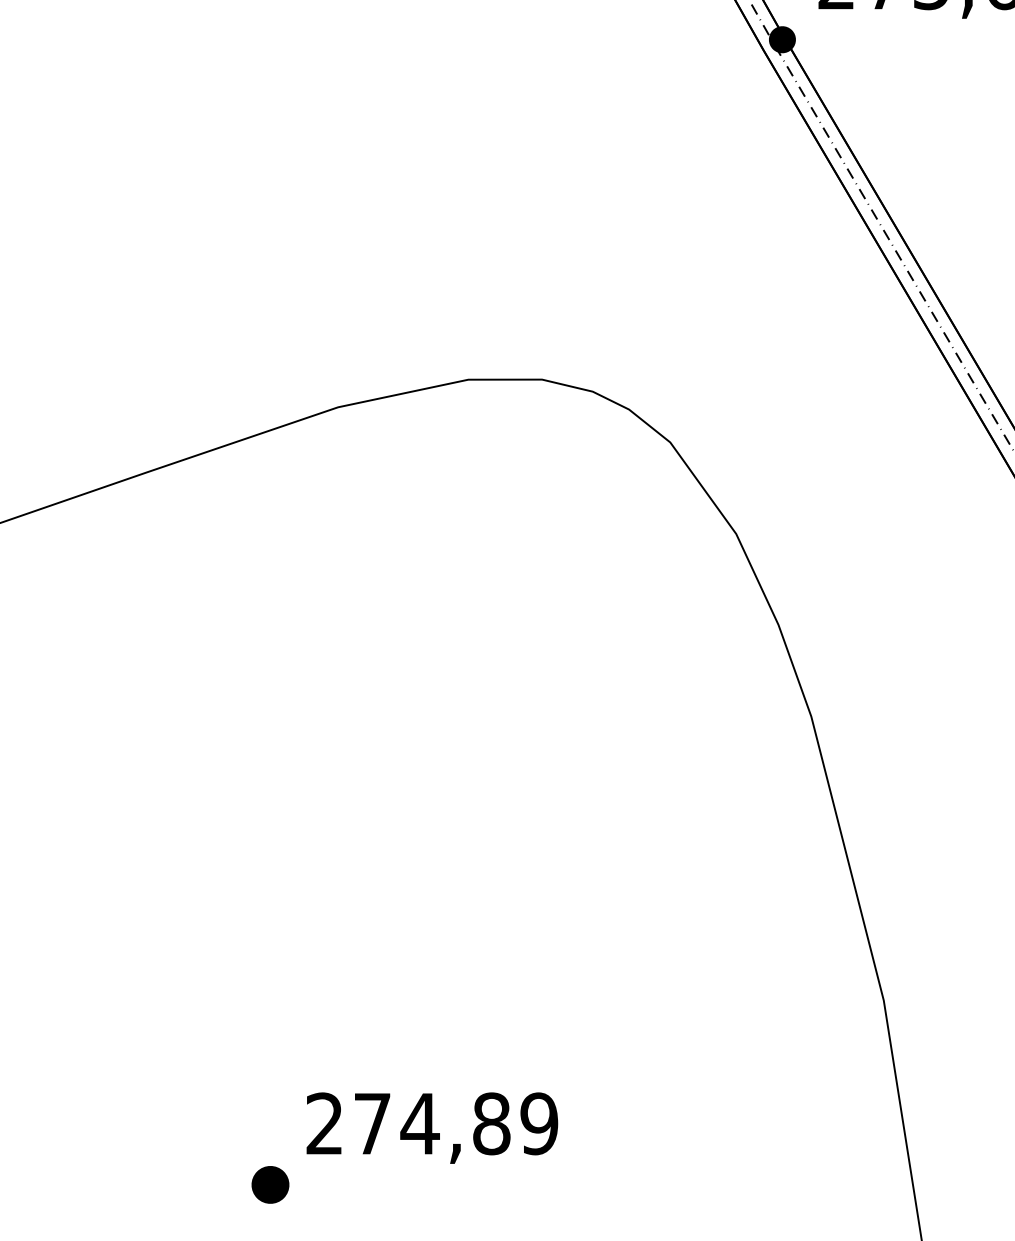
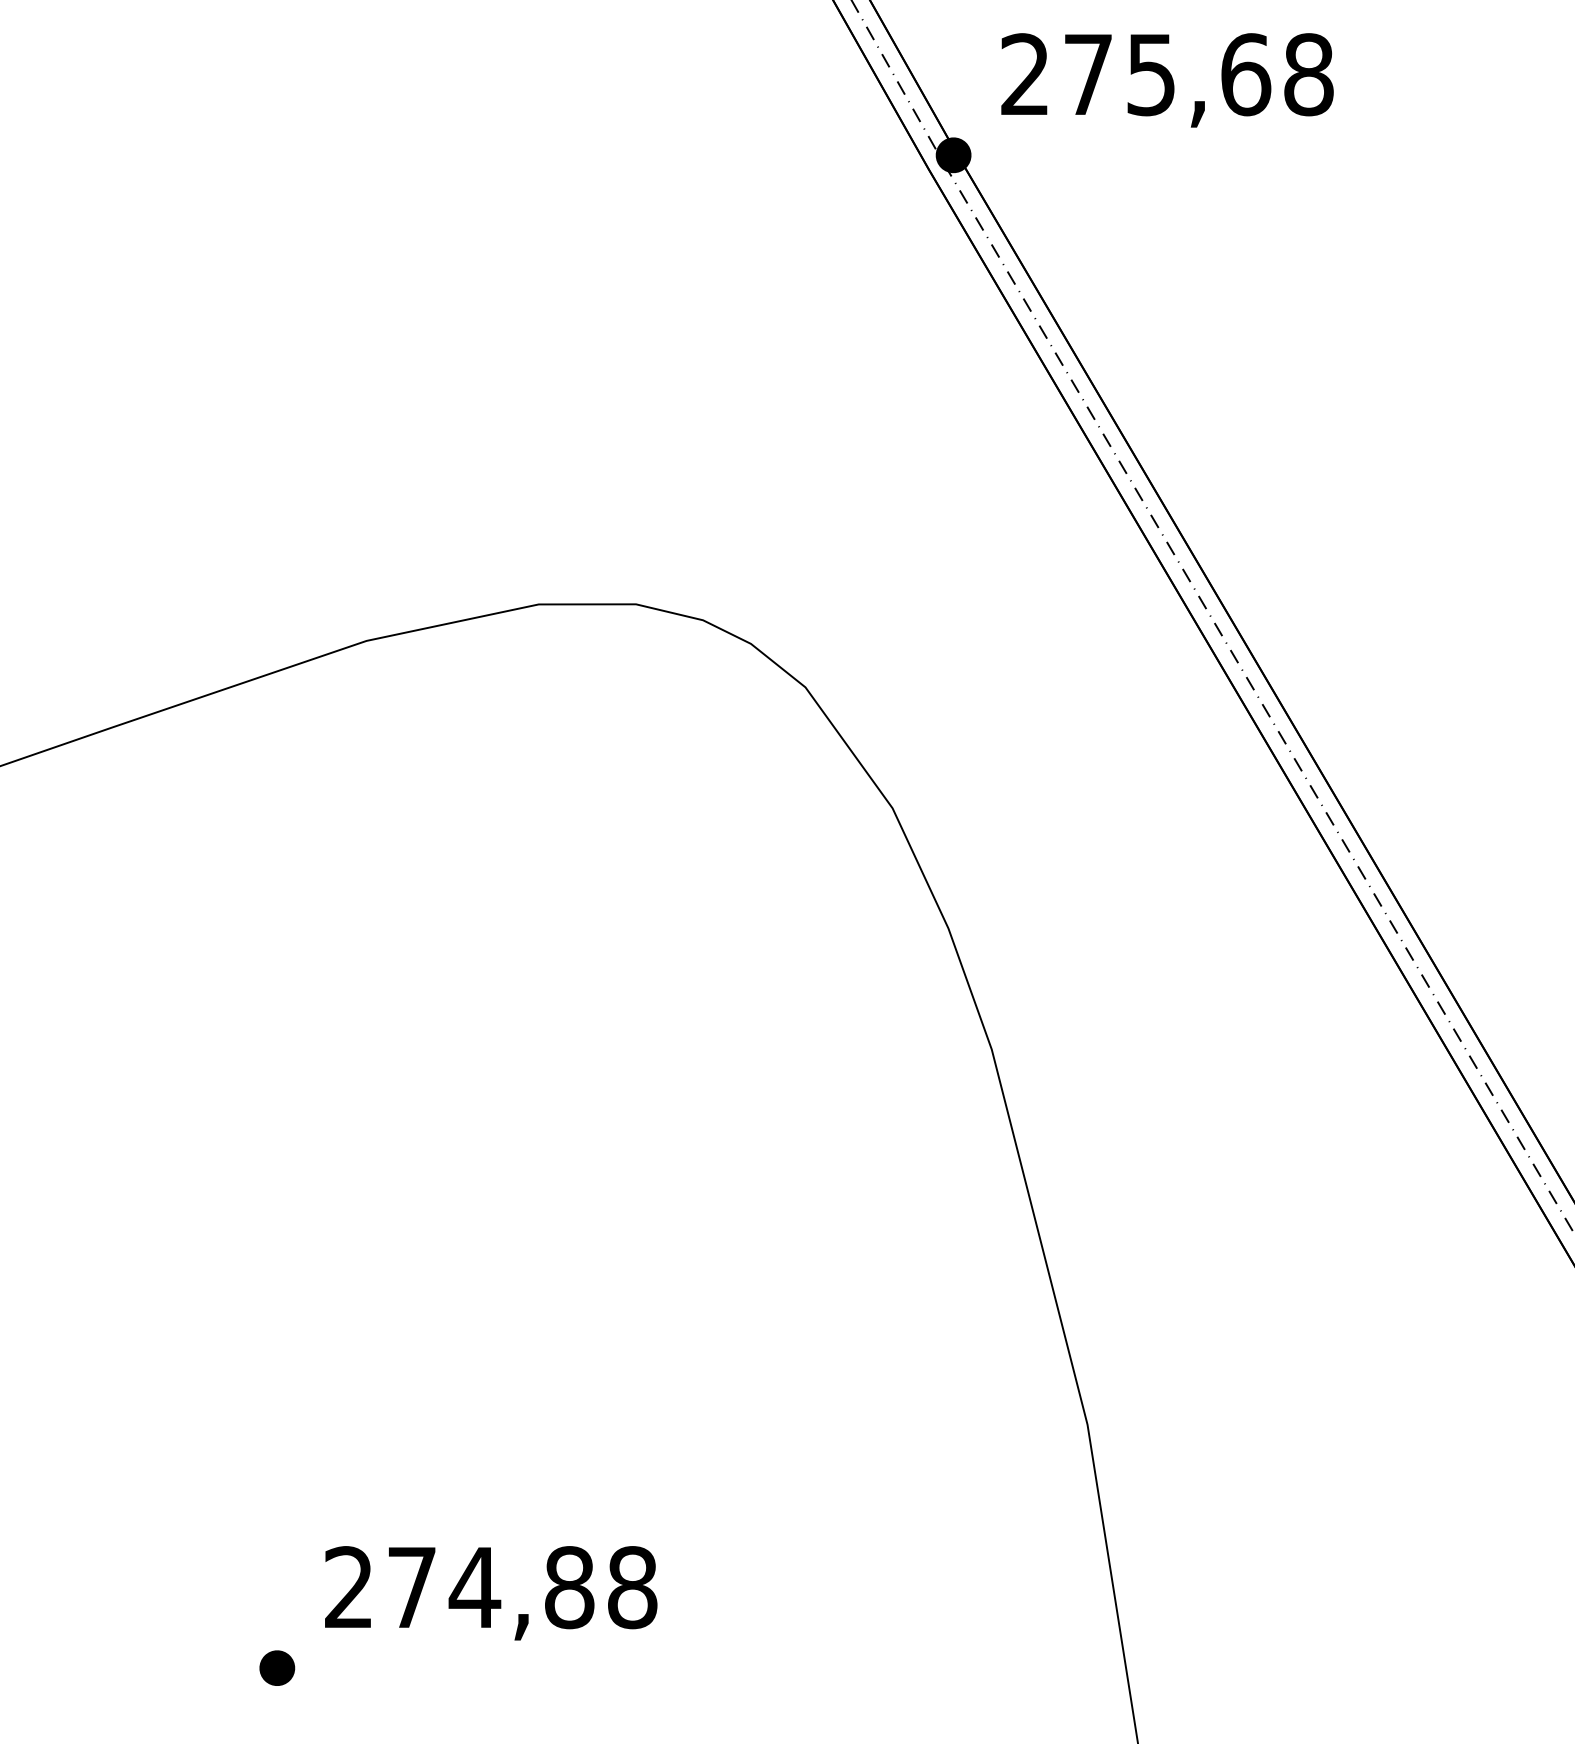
text: (539, 1123) -> (632, 1587), 274,89 -> 274,88
part: (270, 1184) -> (277, 1667), size x0.71

